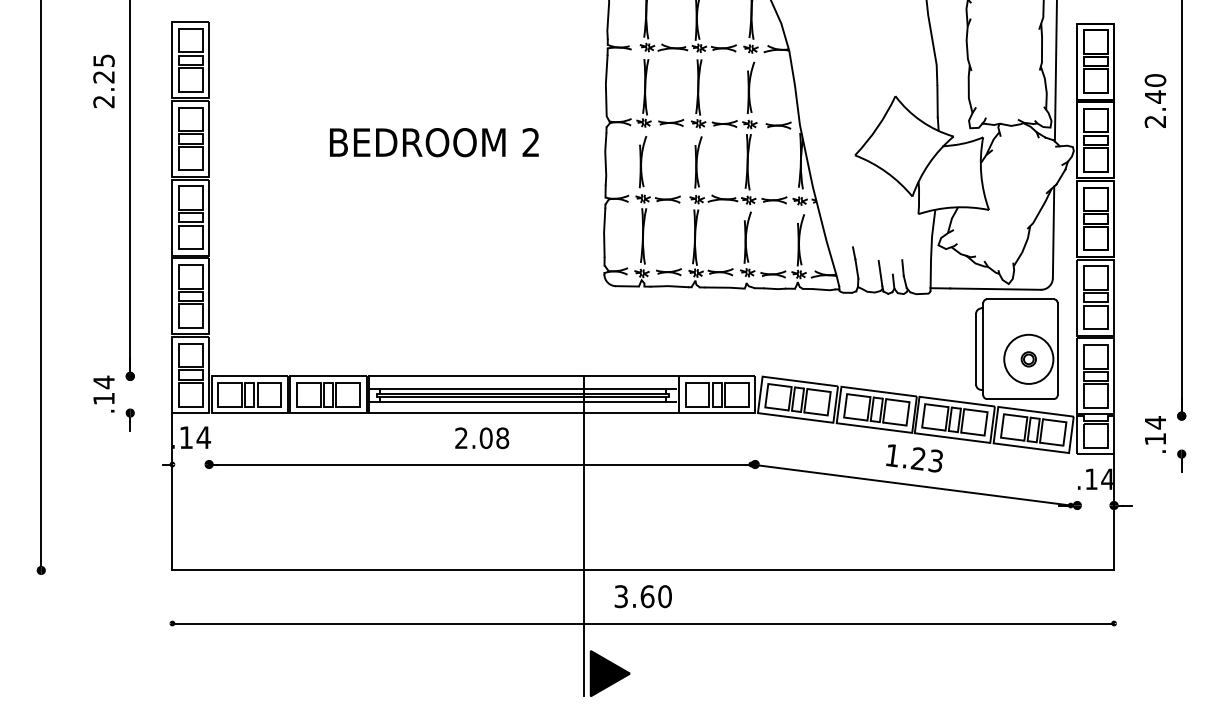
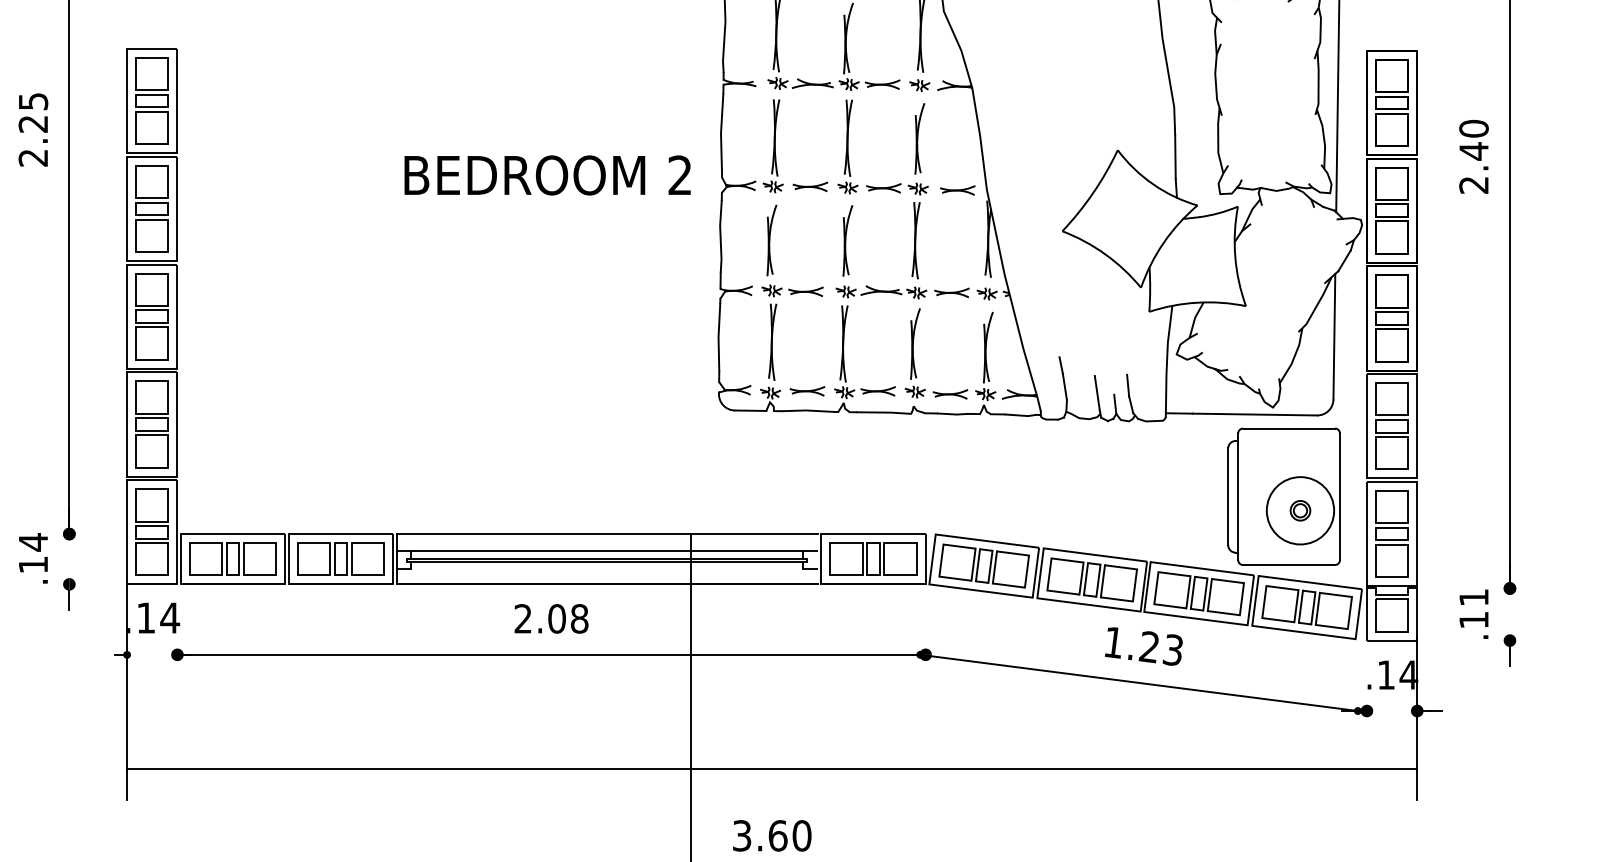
text: (434, 142) -> (547, 175), moved
line: (522, 402) -> (606, 569), removed
text: (1155, 422) -> (1474, 597), .14 -> .11
line: (643, 570) -> (772, 768), moved

